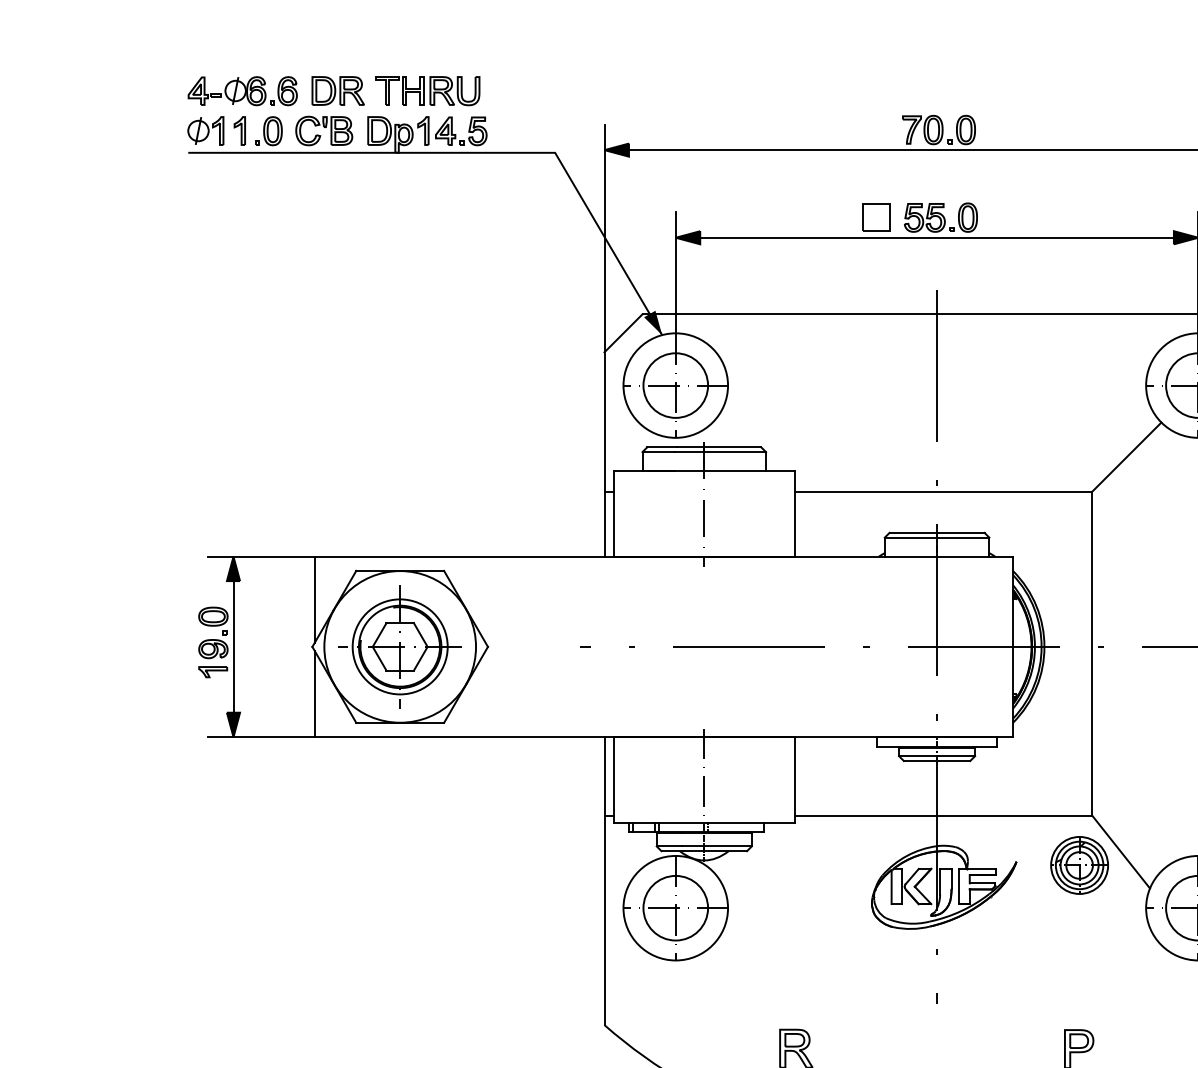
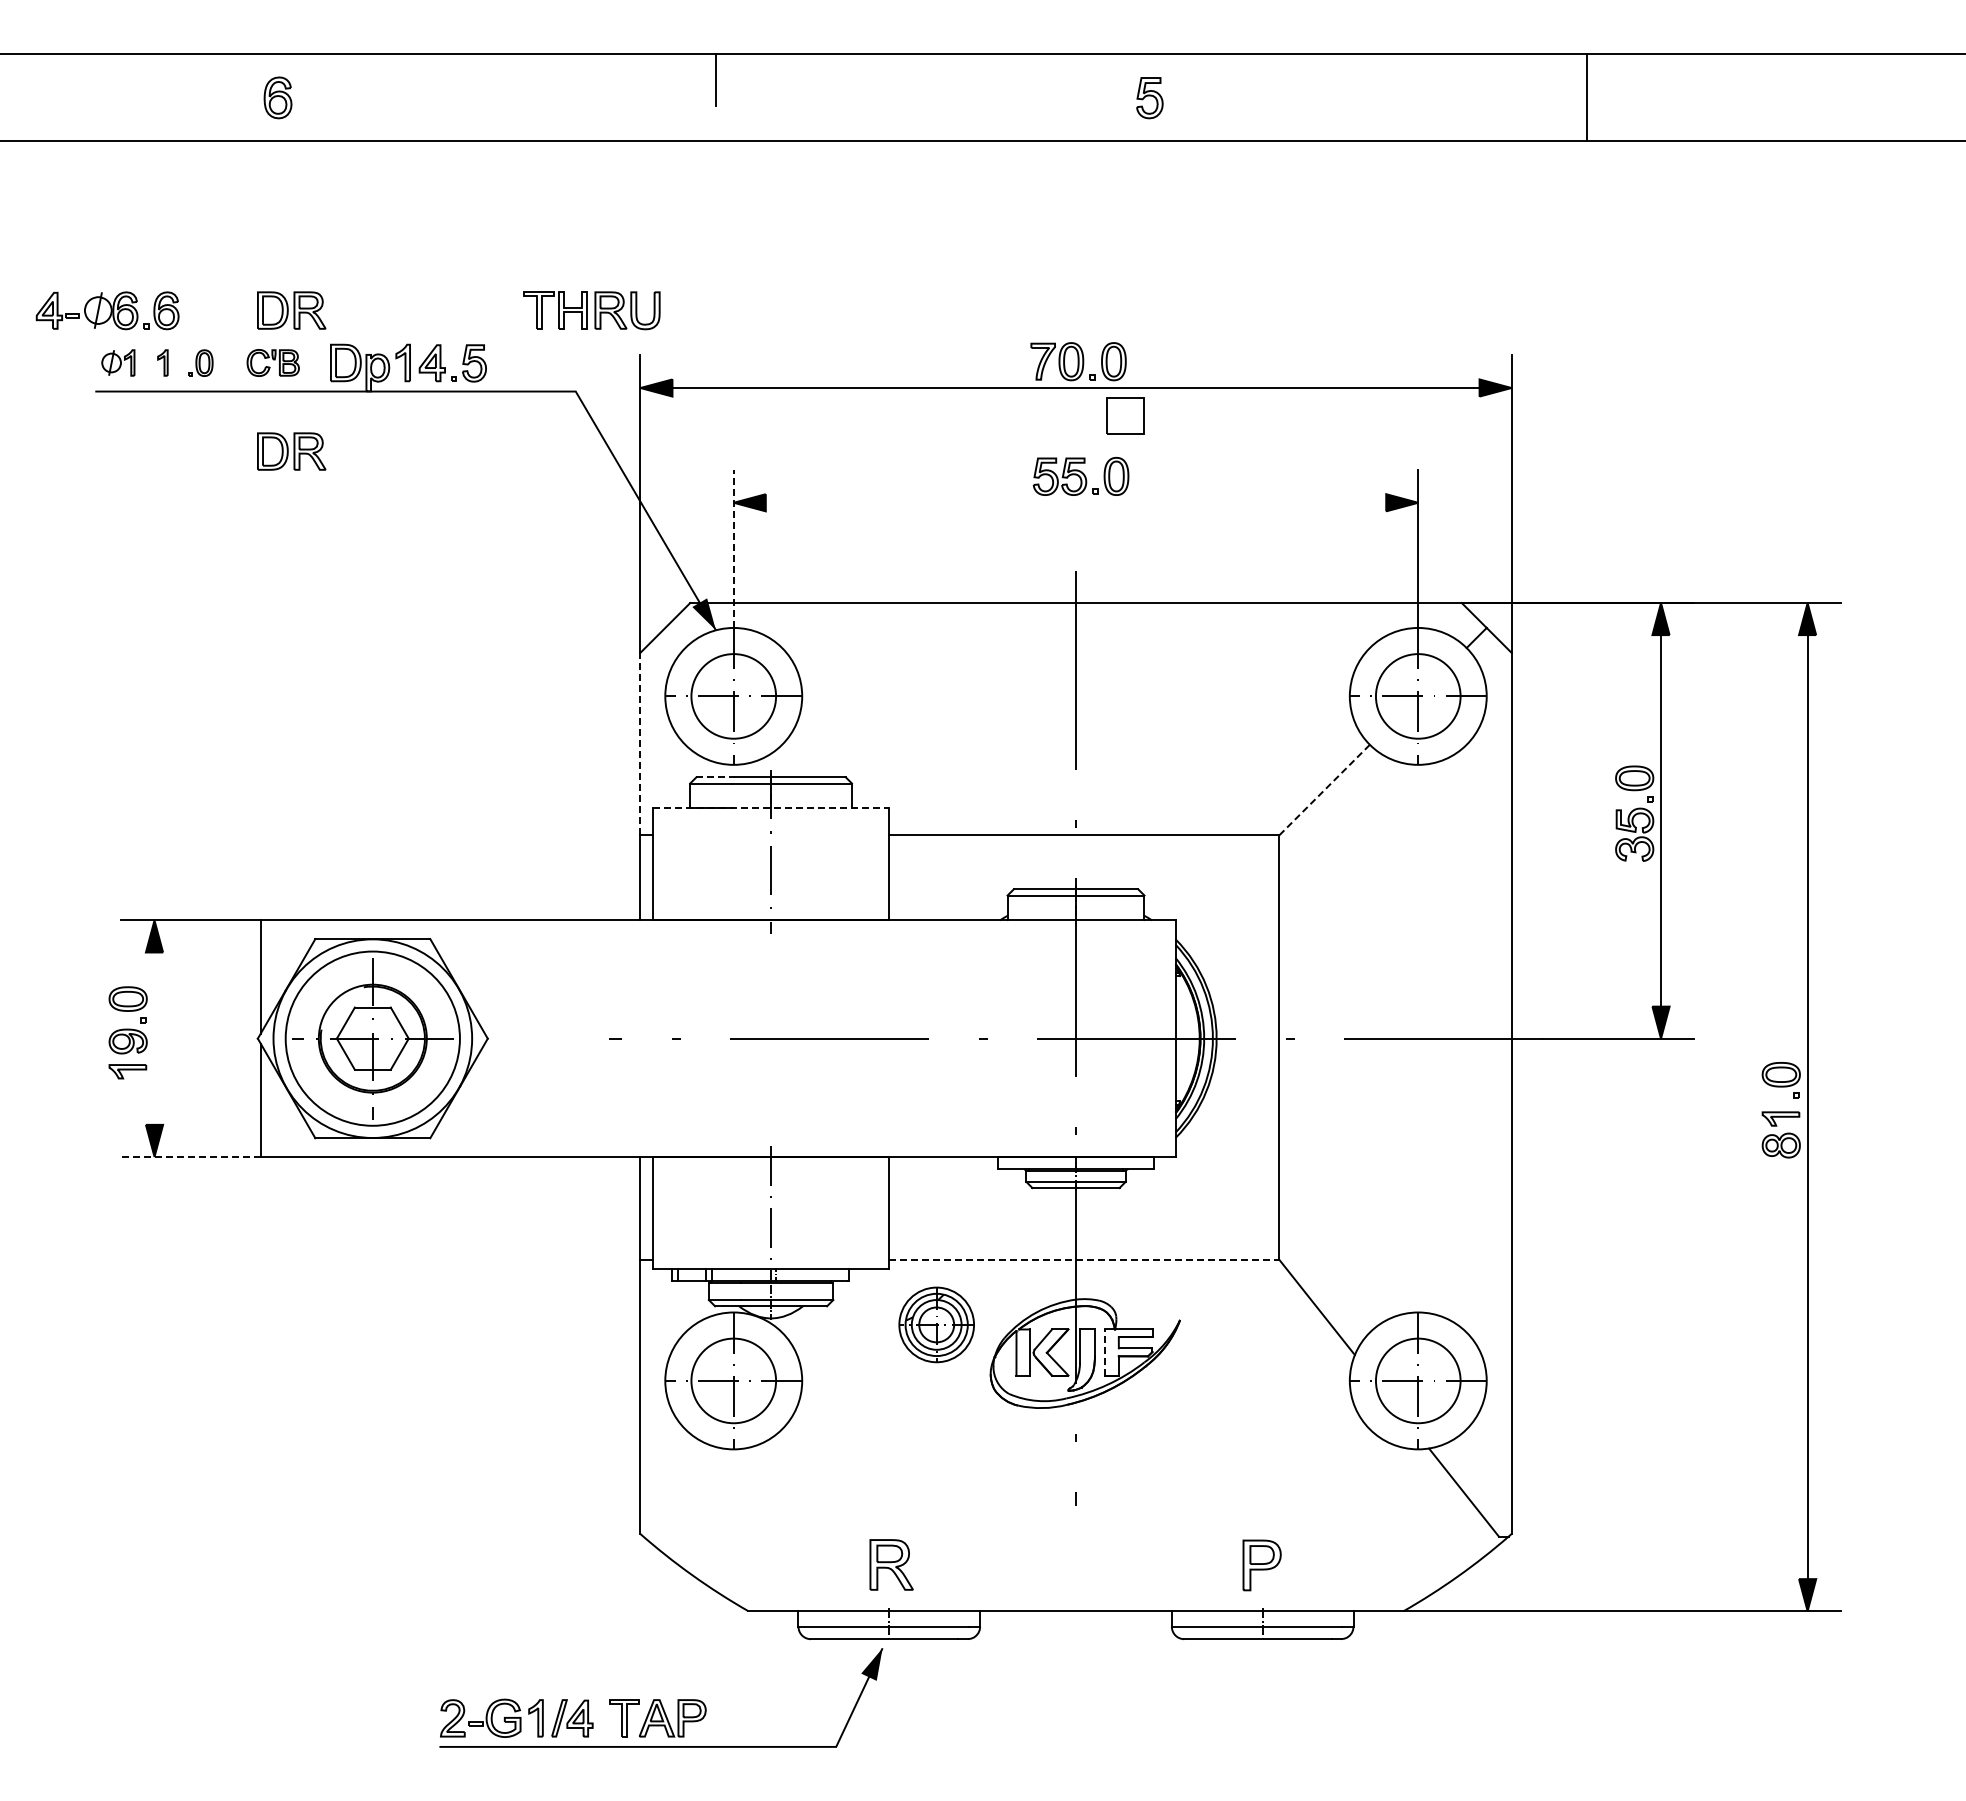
part: (242, 90) -> (107, 310), moved
part: (427, 90) -> (591, 310), moved
part: (206, 130) -> (118, 362), size x0.7
part: (239, 130) -> (162, 362), size x0.7
part: (268, 130) -> (200, 362), size x0.7
part: (323, 130) -> (272, 362), size x0.7
part: (338, 198) -> (291, 451), added
part: (876, 216) -> (1125, 415), moved
line: (936, 237) -> (1075, 502), removed
line: (675, 272) -> (733, 548), solid -> dashed
line: (604, 421) -> (640, 743), solid -> dashed
line: (662, 447) -> (716, 777), solid -> dashed
line: (1126, 457) -> (1324, 790), solid -> dashed
line: (704, 471) -> (771, 808), solid -> dashed
line: (233, 646) -> (154, 1038), removed
circle: (399, 646) -> (372, 1038), size x1.4
line: (261, 736) -> (191, 1156), solid -> dashed
line: (943, 815) -> (1084, 1259), solid -> dashed
part: (1079, 865) -> (936, 1324), moved
line: (959, 886) -> (1105, 1352), solid -> dashed

